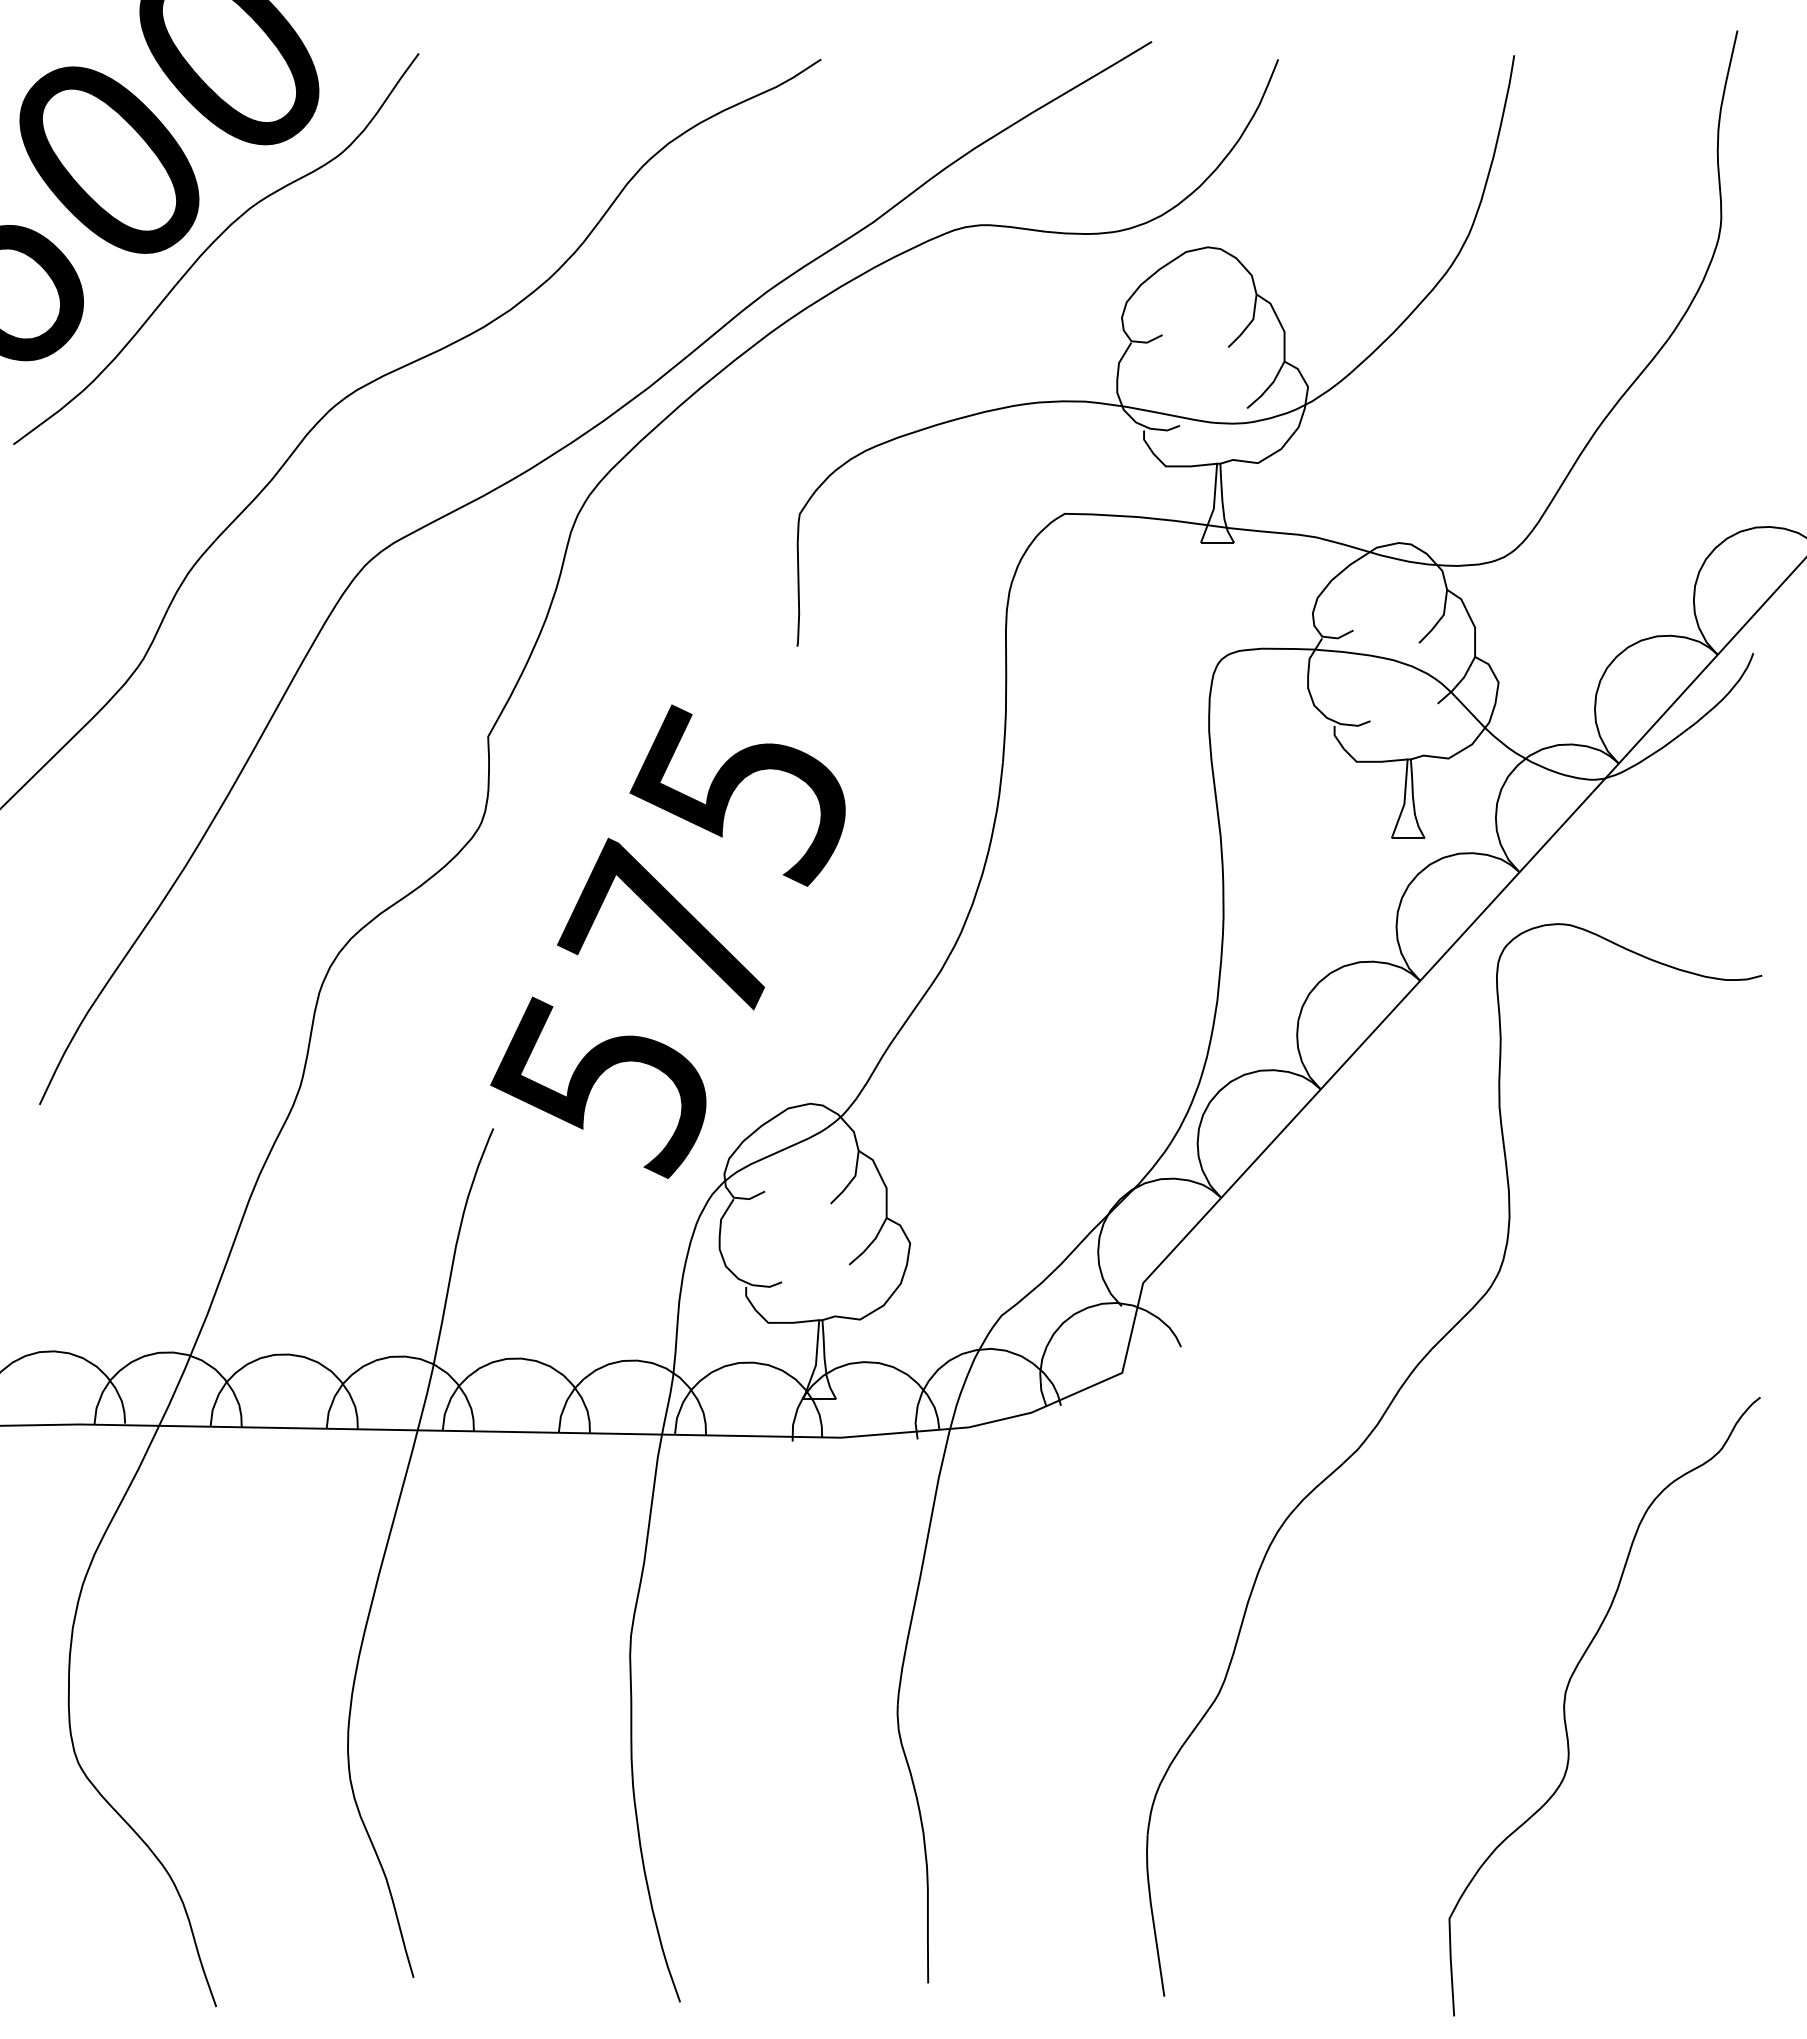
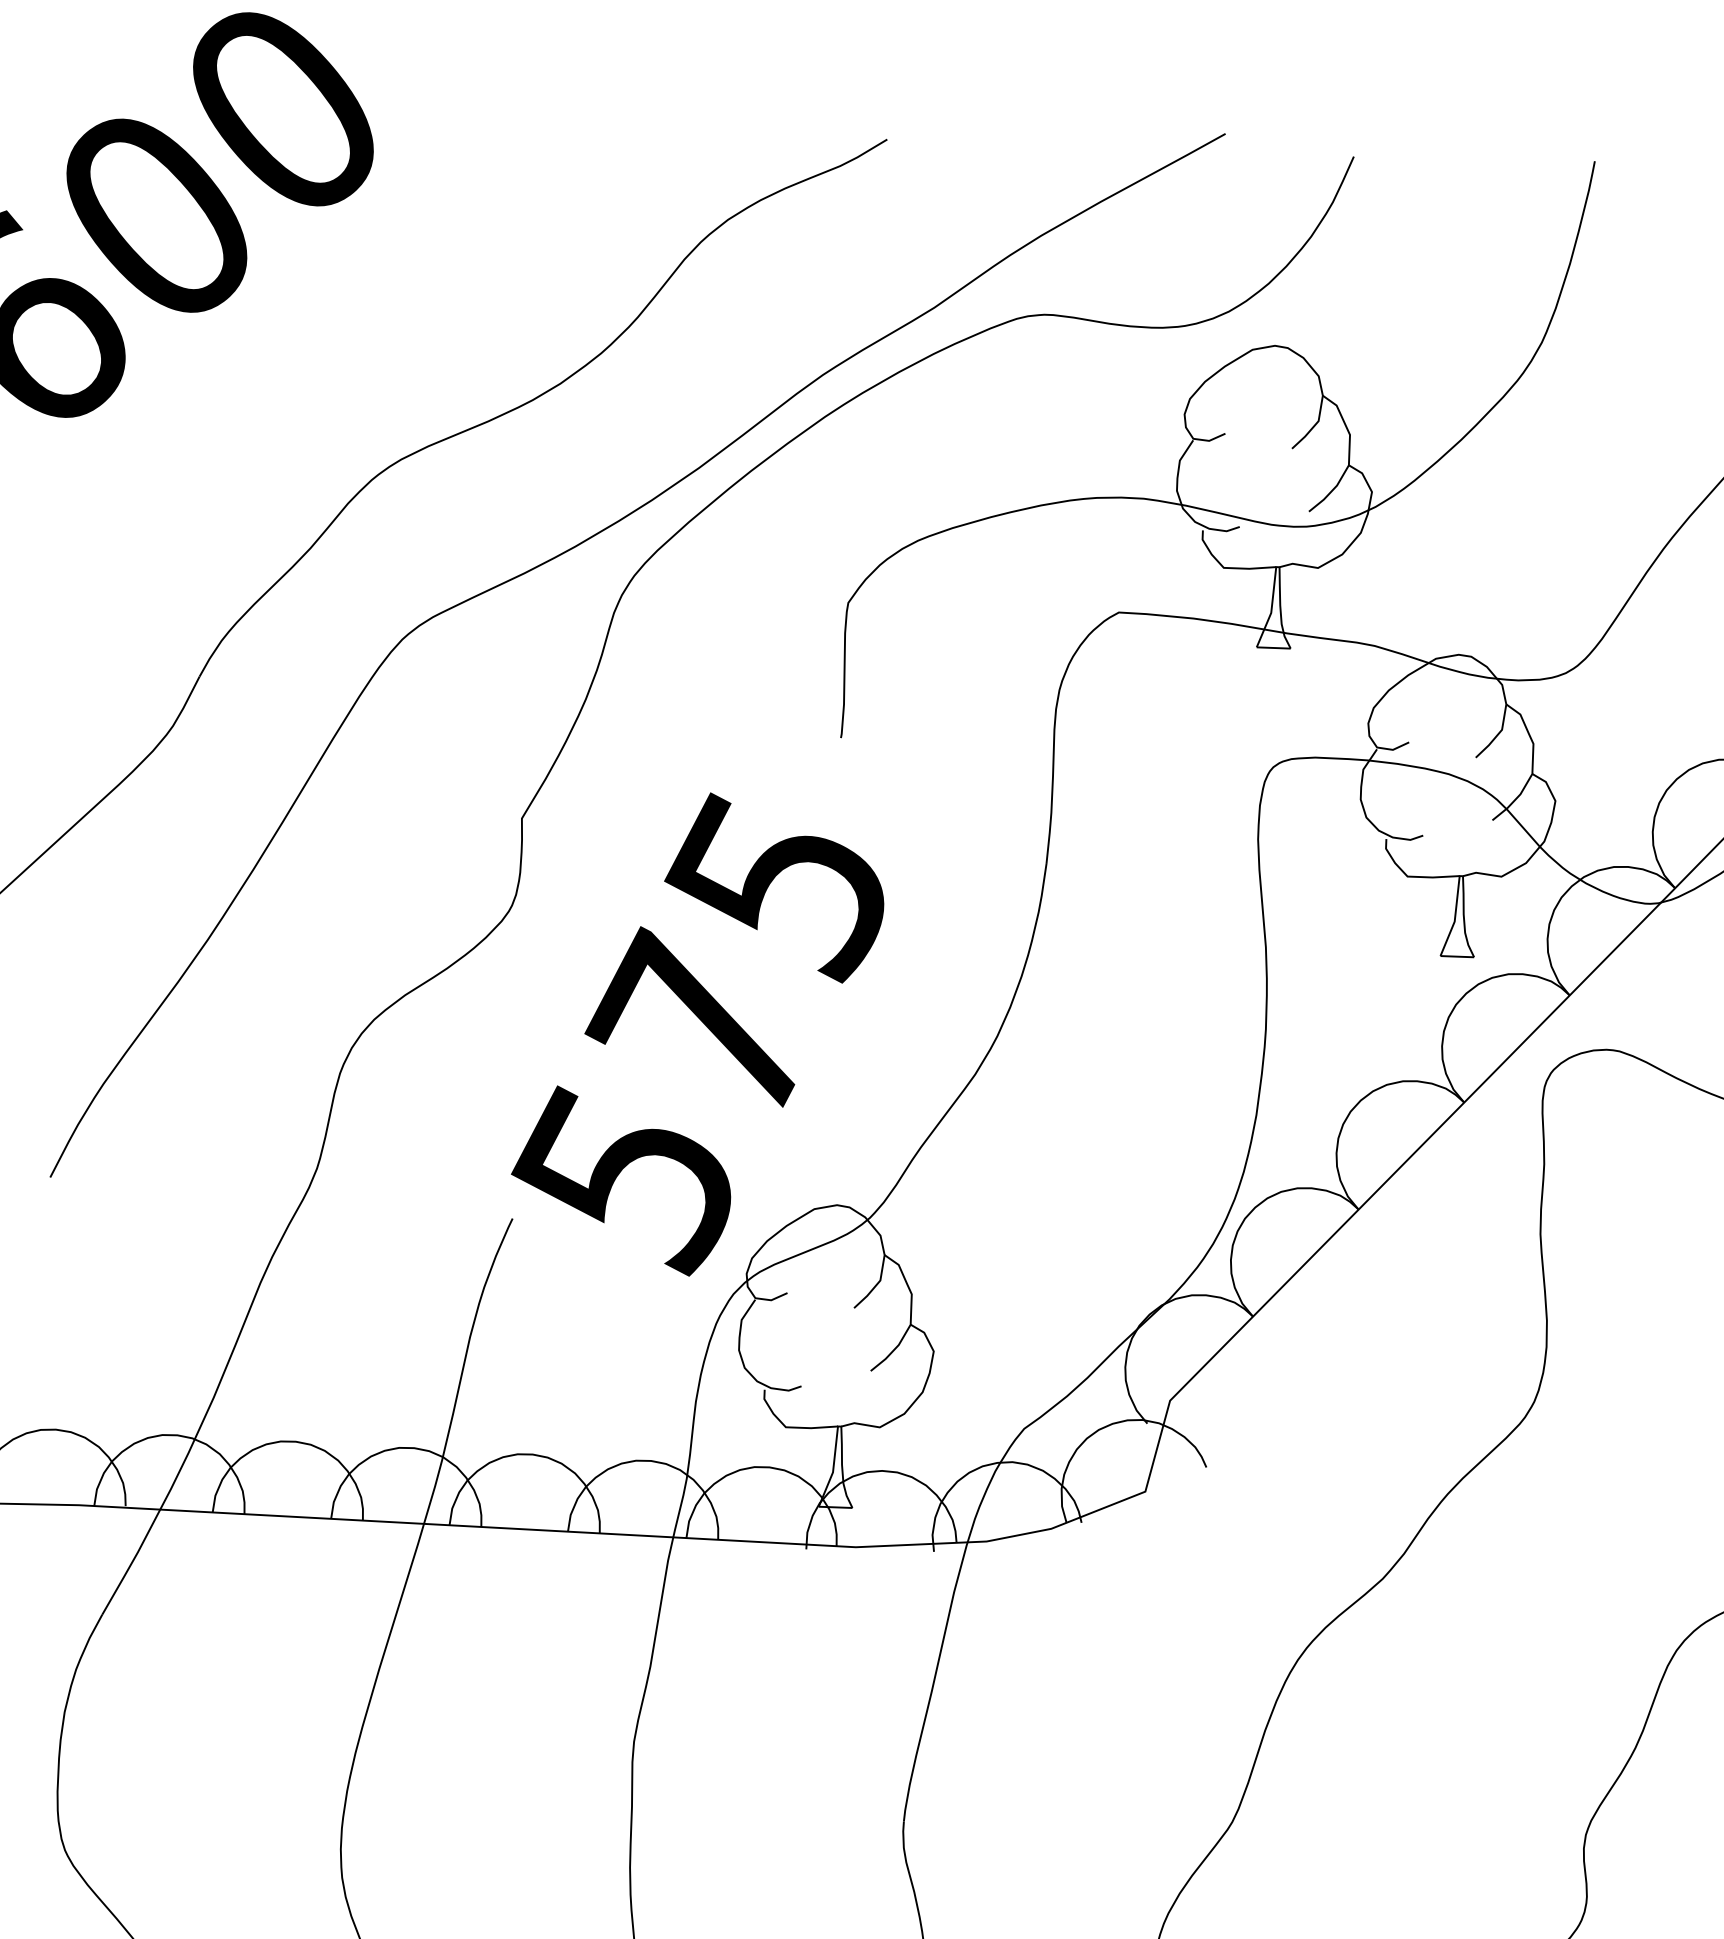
curve: (212, 244) -> (258, 305), removed

